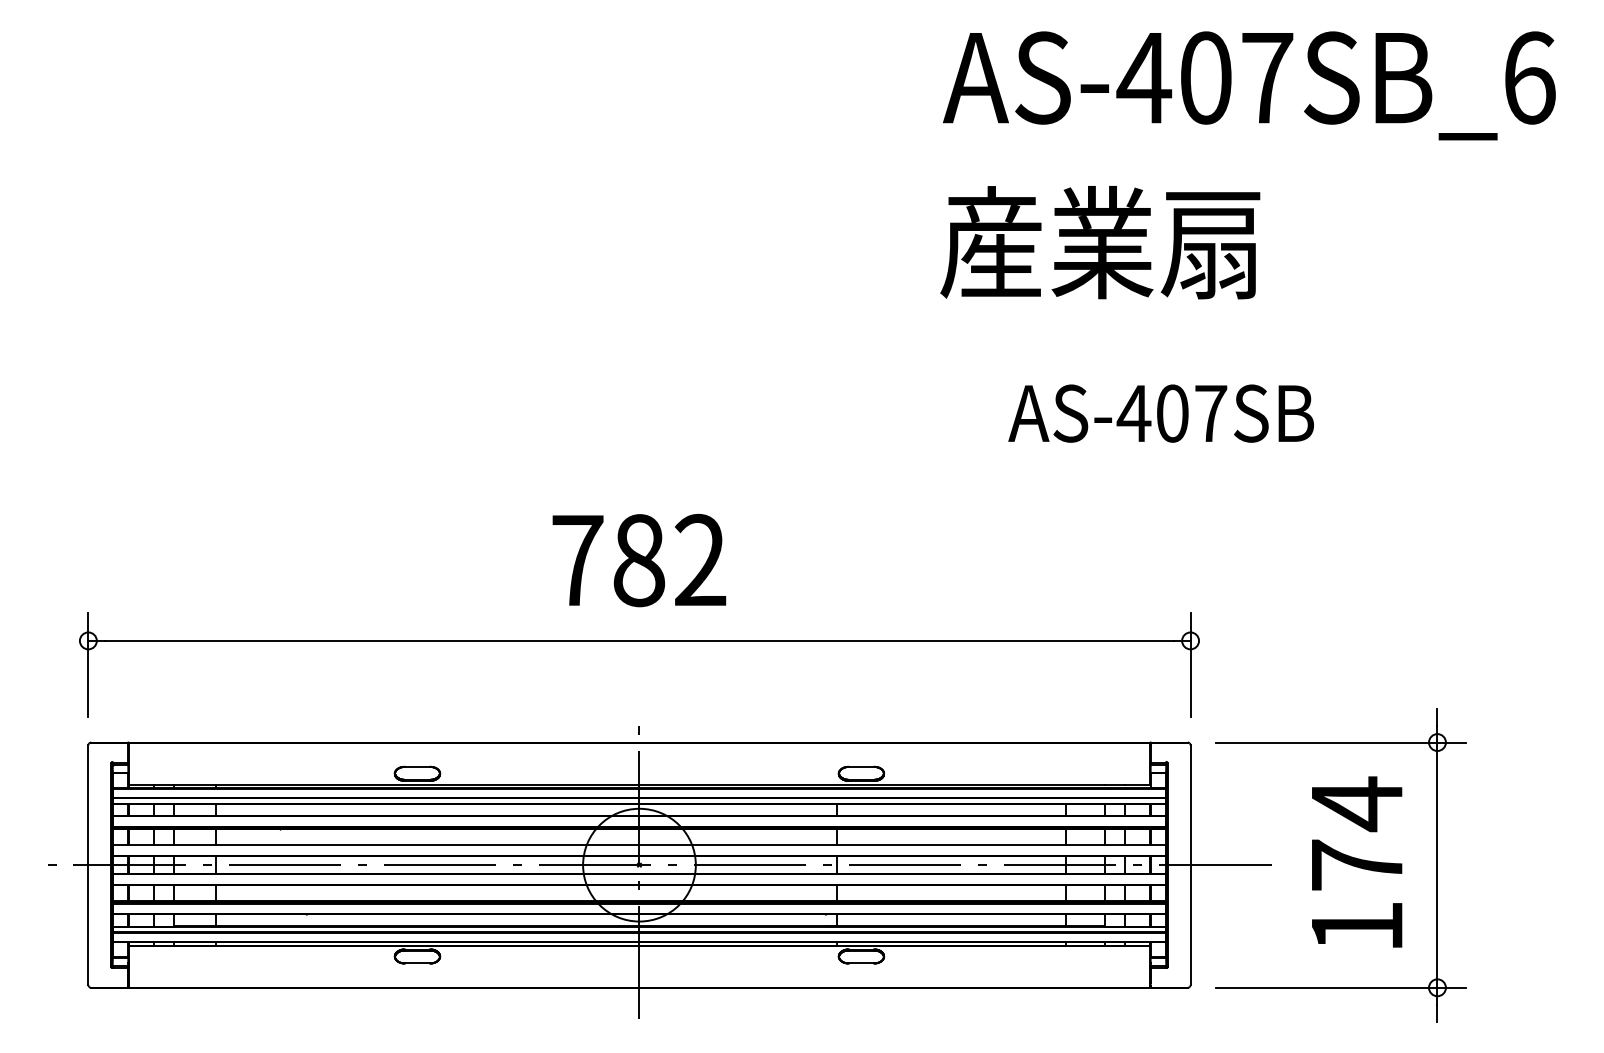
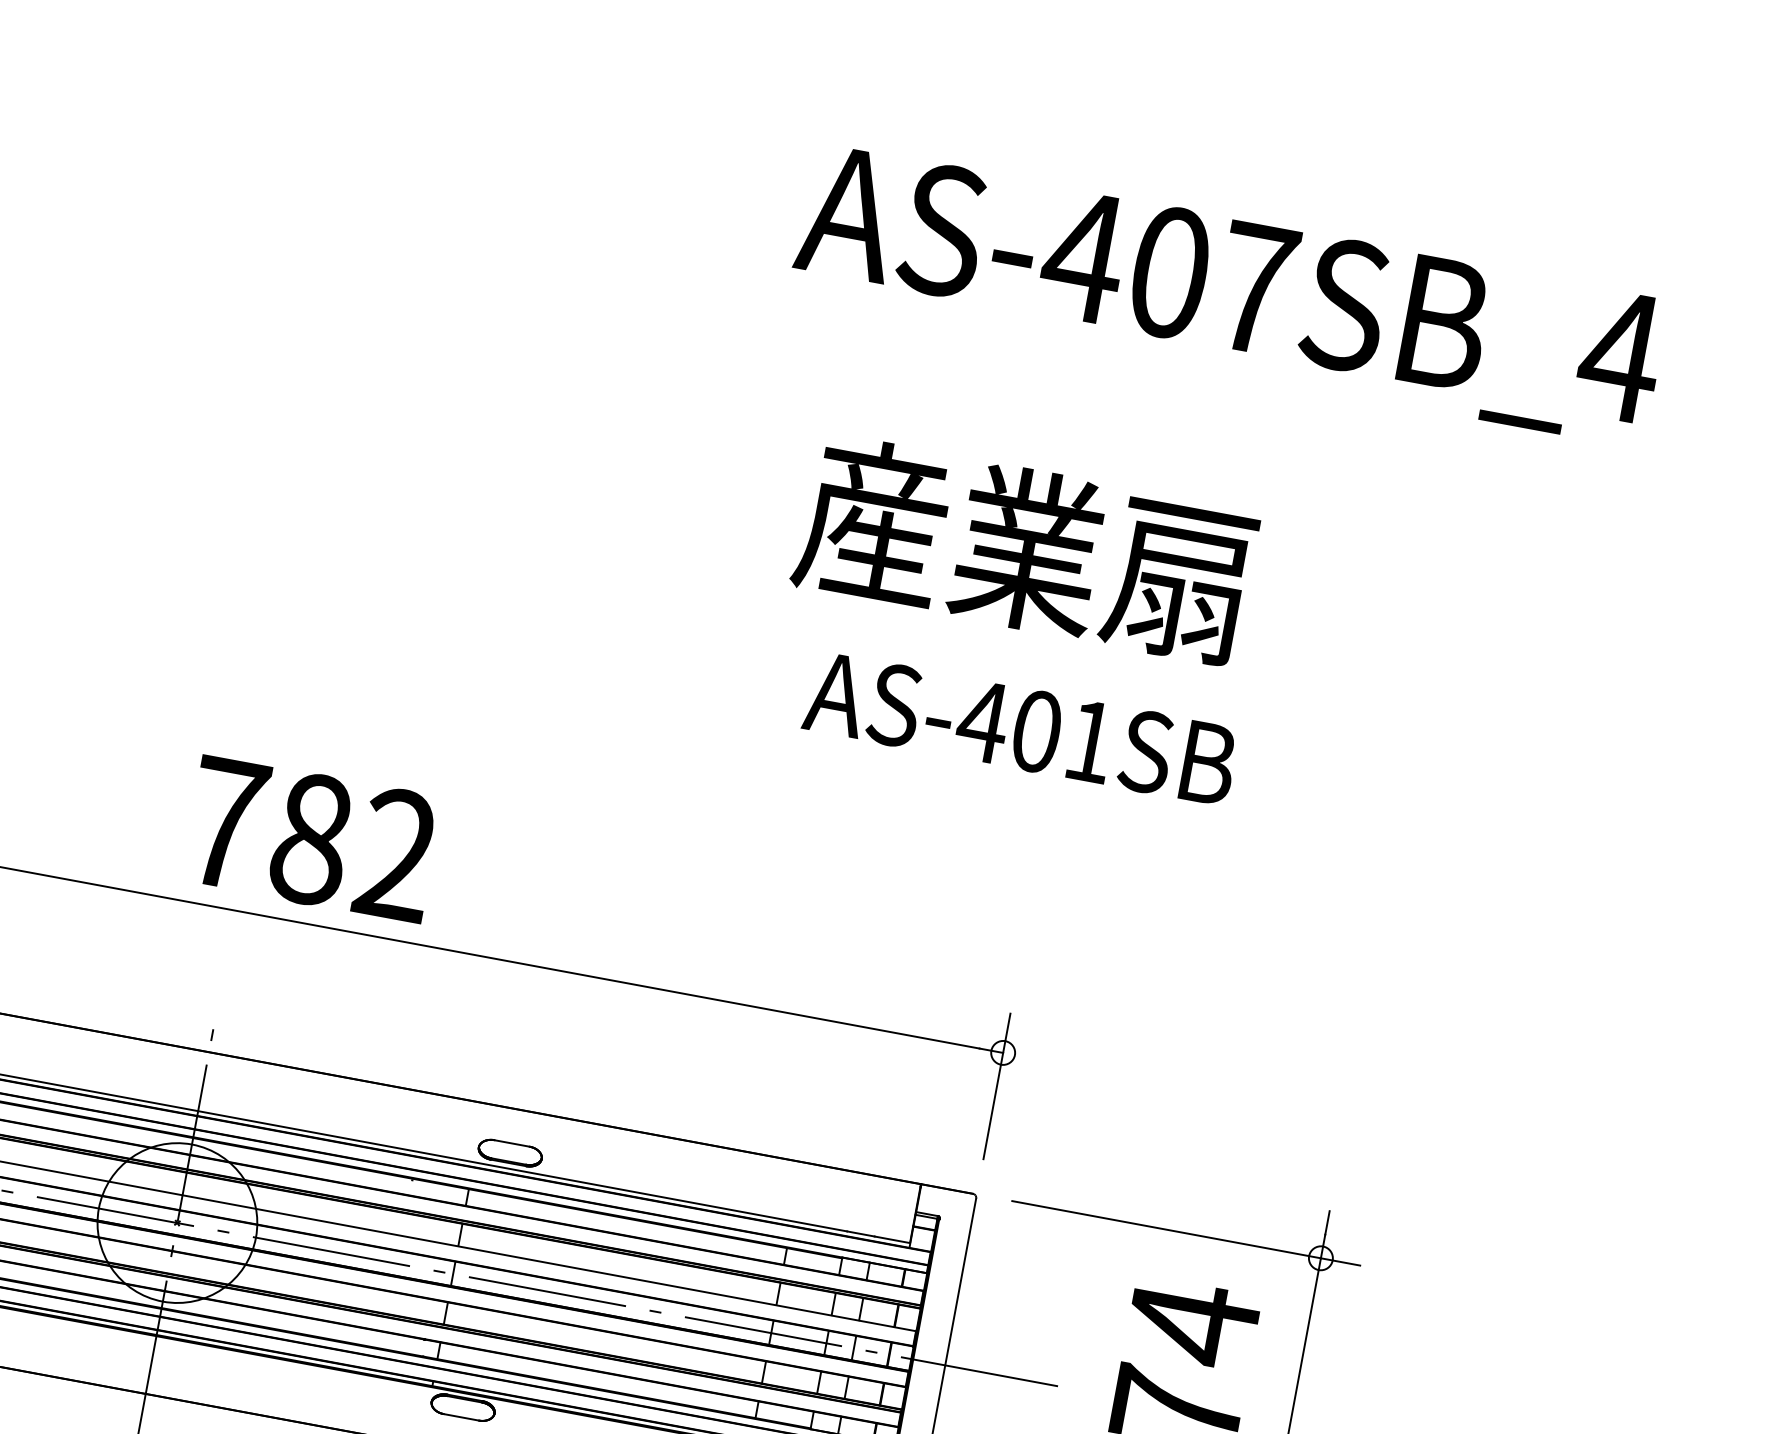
text: (1529, 77) -> (1620, 355), AS-407SB_6 -> AS-407SB_4
text: (1100, 242) -> (1025, 549), moved
text: (1211, 413) -> (1091, 741), AS-407SB -> AS-401SB
text: (639, 560) -> (312, 839), moved

